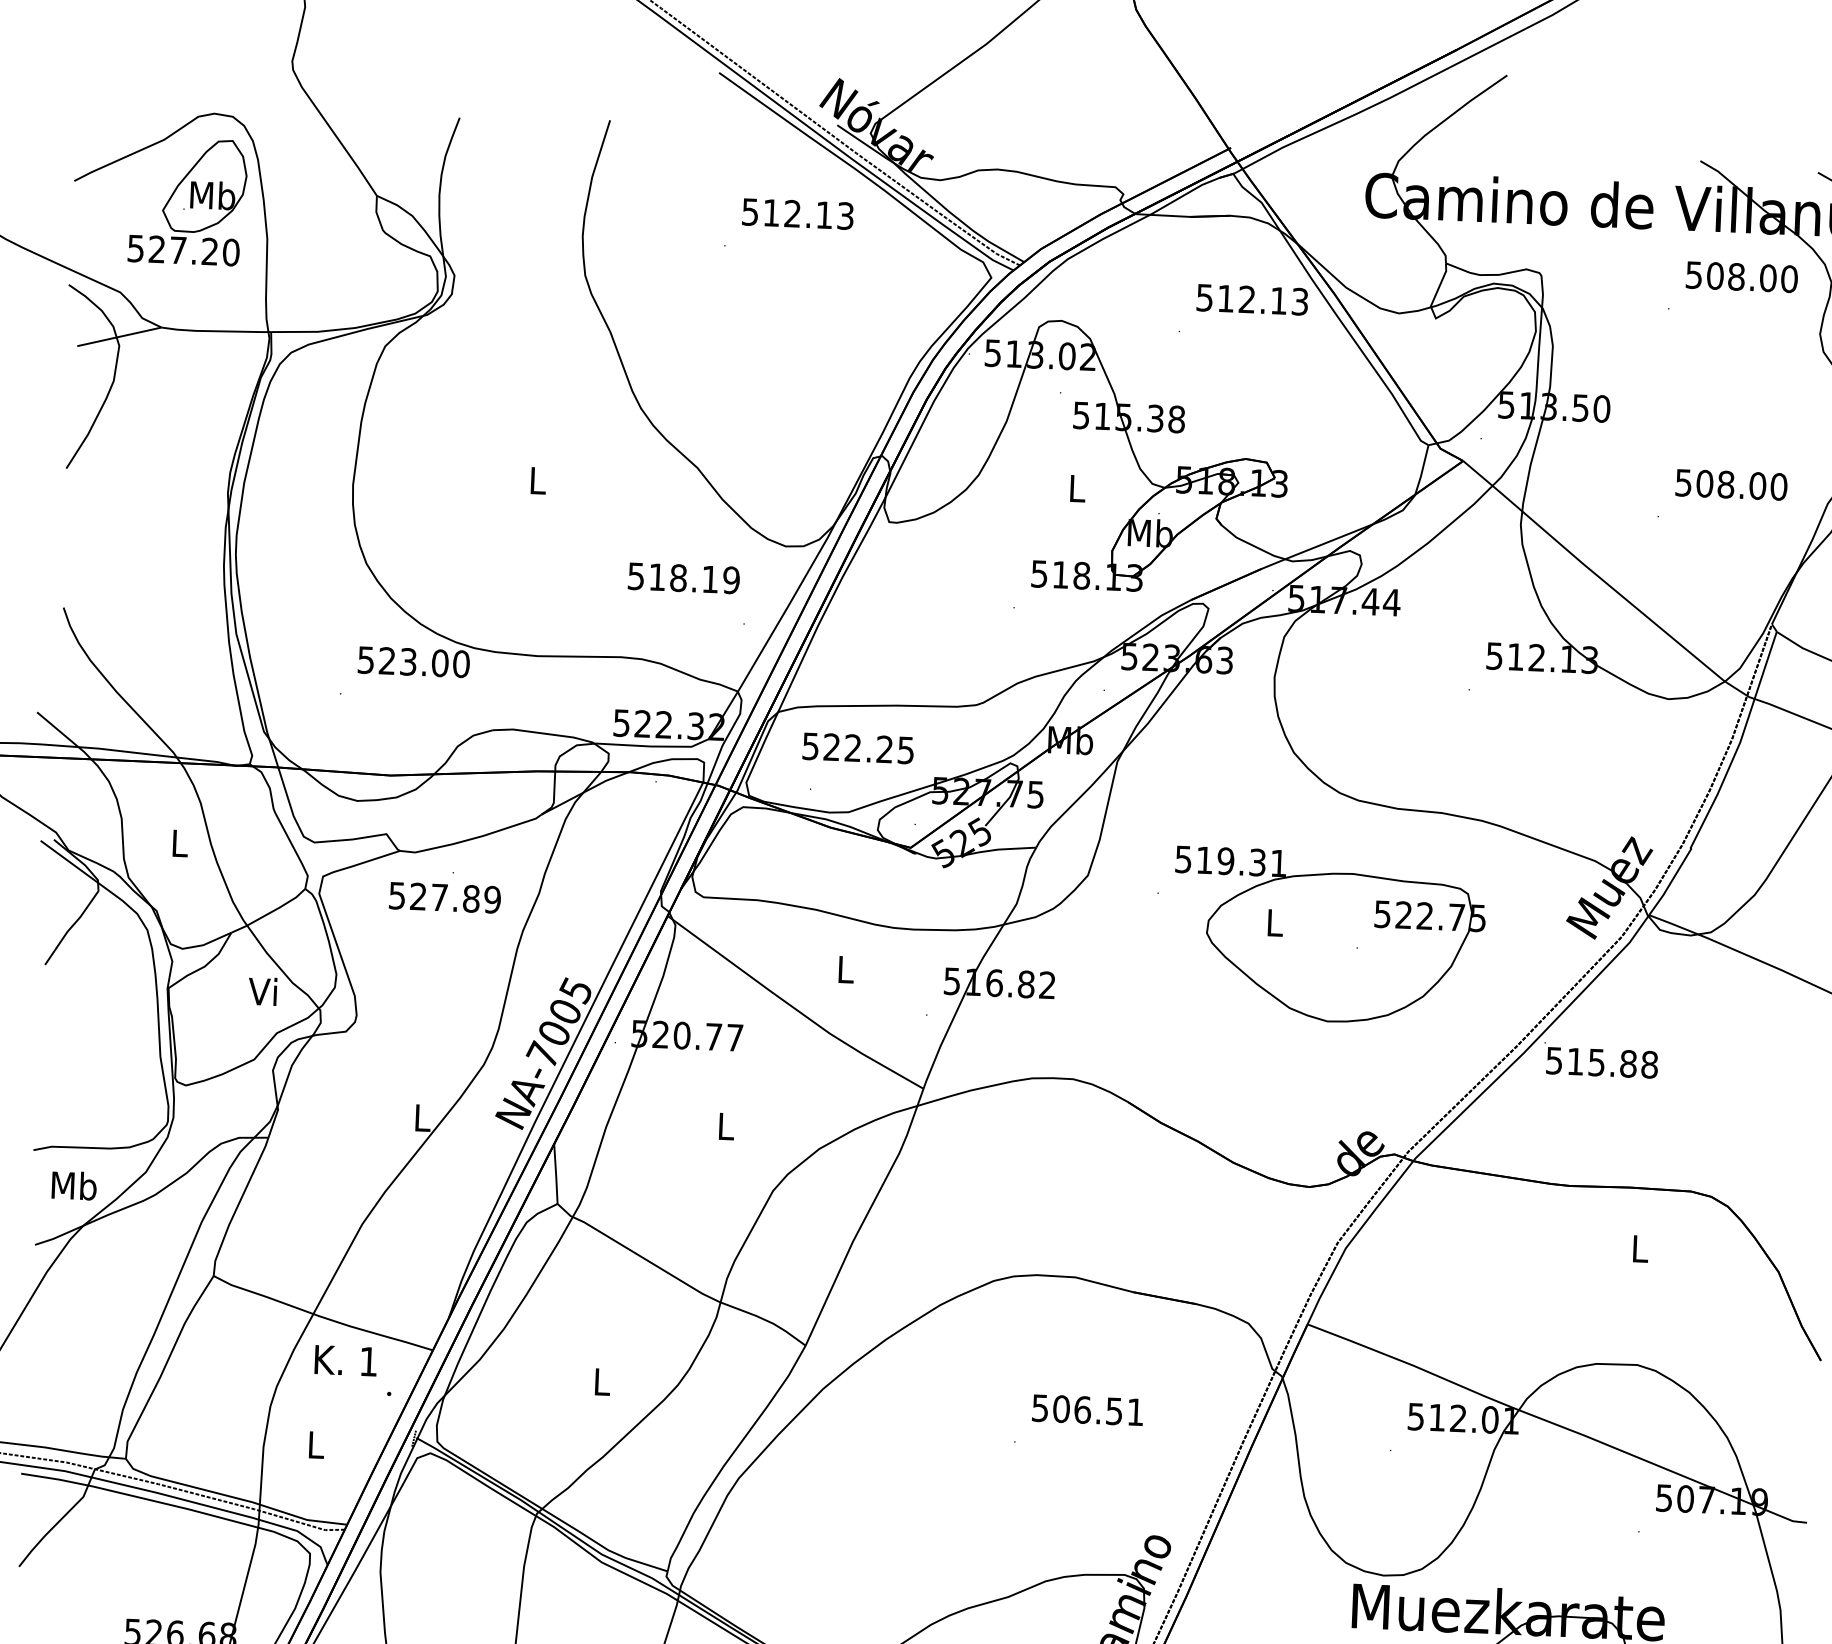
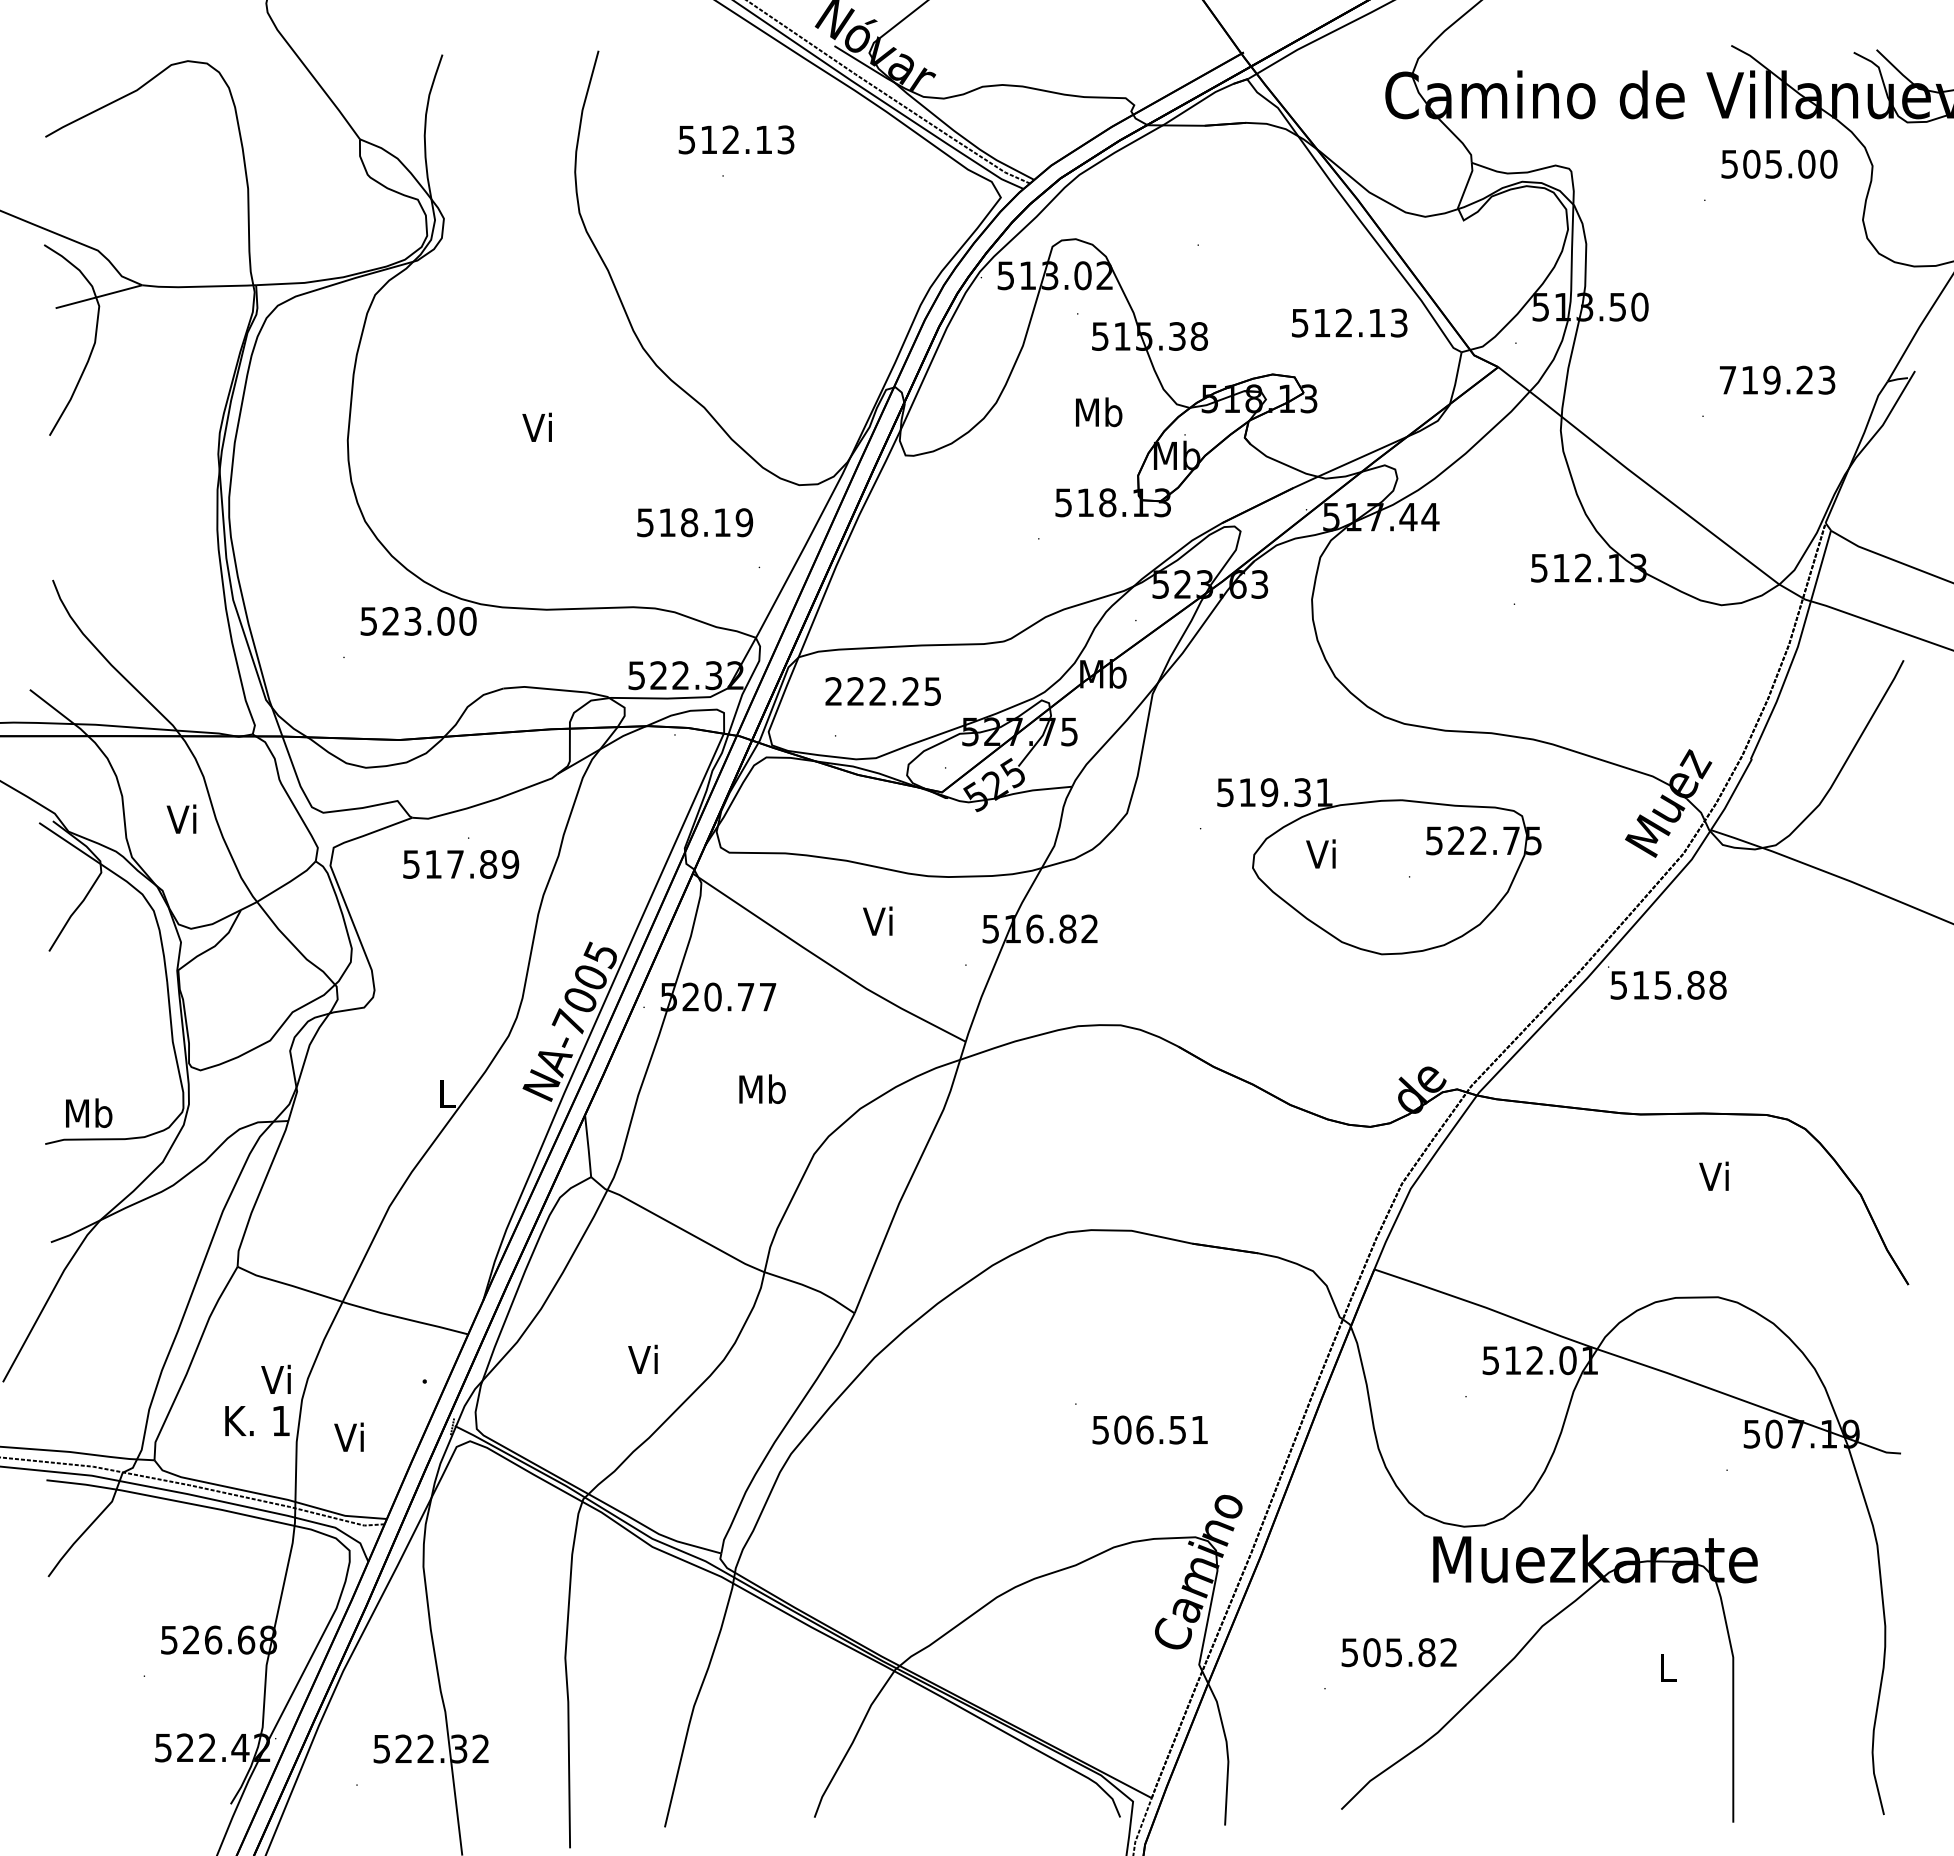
part: (188, 200) -> (164, 152), removed
text: (797, 213) -> (736, 139), moved
text: (1736, 276) -> (1773, 163), 508.00 -> 505.00
text: (1252, 299) -> (1349, 322), moved
text: (535, 479) -> (536, 426), L -> Vi
text: (1731, 484) -> (1777, 379), 508.00 -> 719.23
text: (1077, 488) -> (1099, 412), L -> Mb
text: (810, 746) -> (833, 691), 522.25 -> 222.25
text: (177, 842) -> (181, 818), L -> Vi
text: (418, 896) -> (433, 864), 527.89 -> 517.89
text: (1272, 921) -> (1320, 853), L -> Vi
text: (843, 968) -> (877, 920), L -> Vi
text: (262, 990) -> (275, 1378), moved
text: (726, 1125) -> (762, 1088), L -> Mb
text: (74, 1185) -> (89, 1112), moved
text: (1637, 1247) -> (1713, 1175), L -> Vi
text: (346, 1360) -> (257, 1420), moved
text: (599, 1380) -> (642, 1358), L -> Vi
text: (1087, 1409) -> (1149, 1429), moved
text: (313, 1443) -> (348, 1436), L -> Vi

